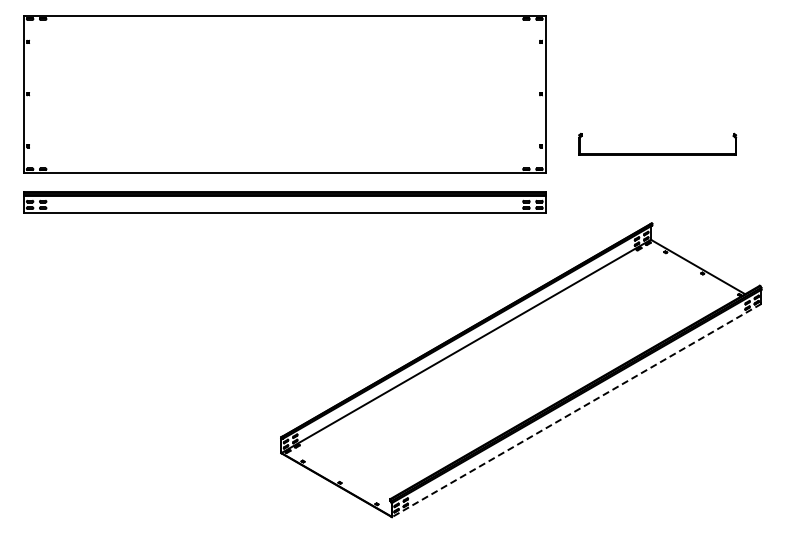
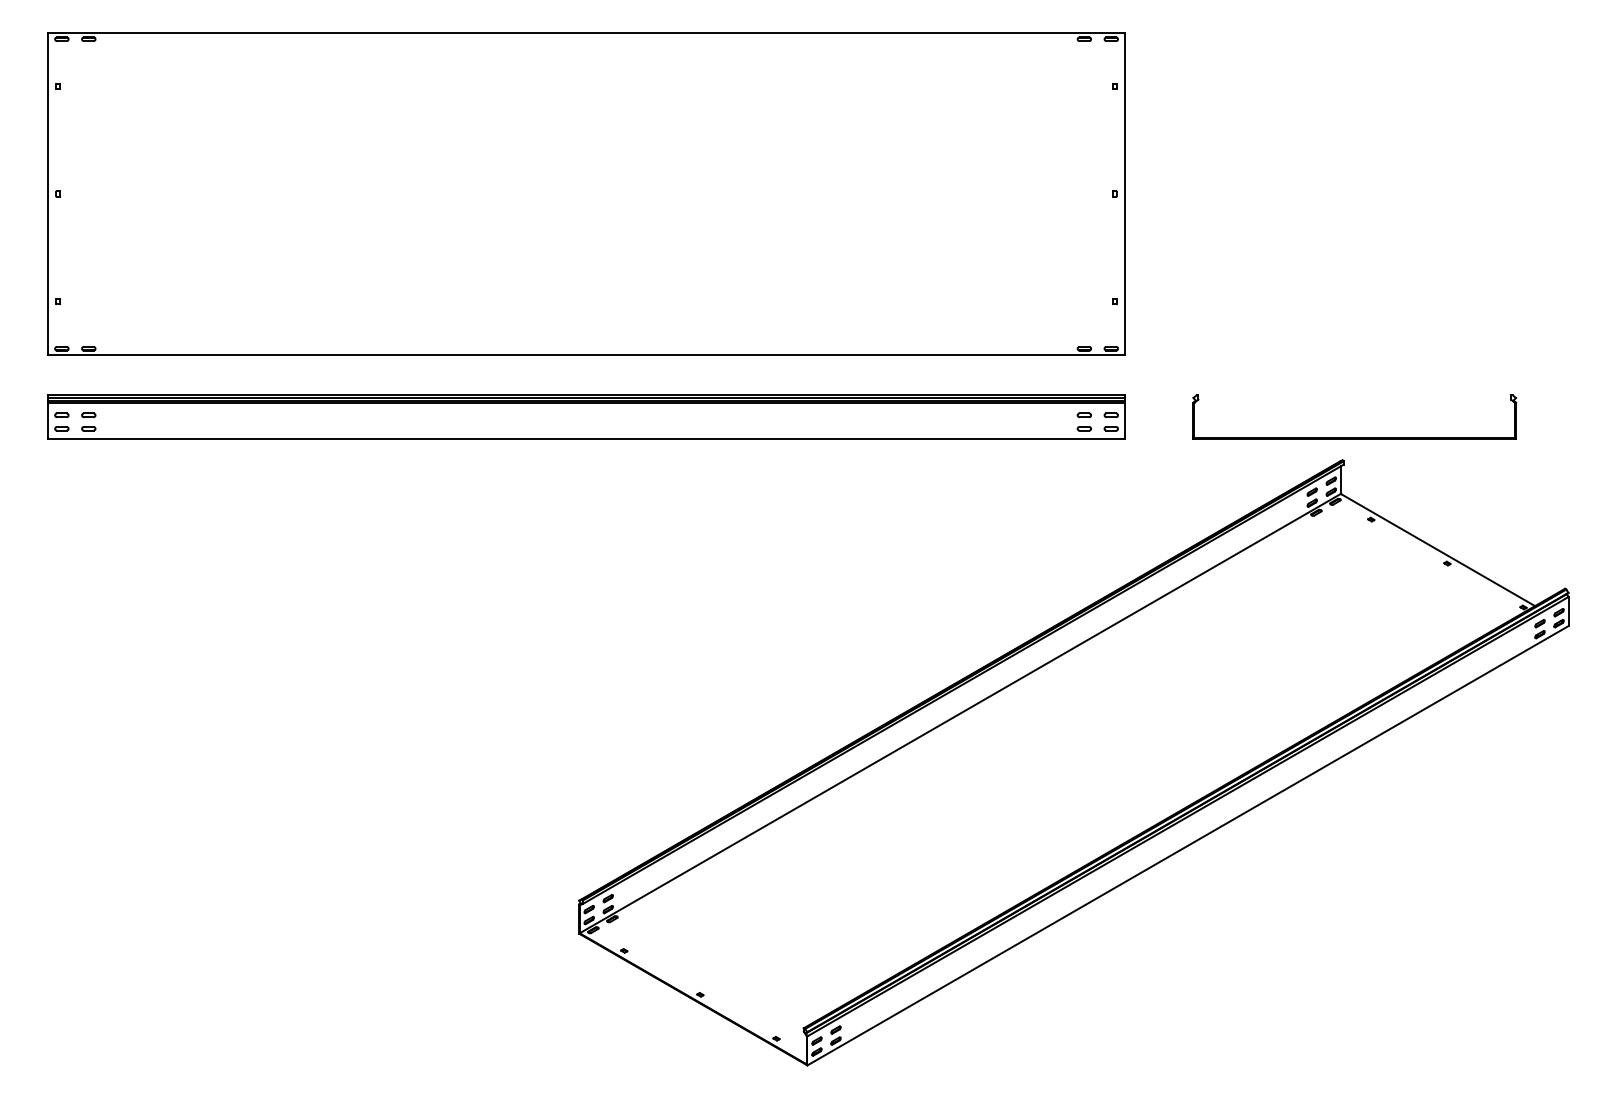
part: (657, 153) -> (1354, 435), moved
line: (576, 410) -> (1187, 845), dashed -> solid

